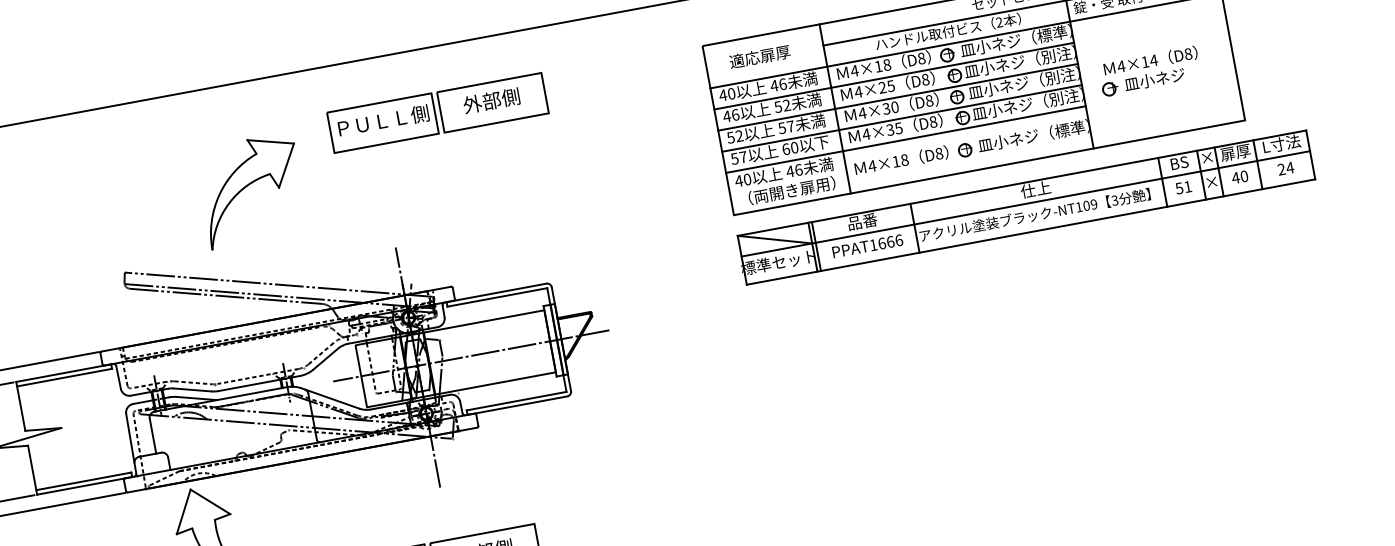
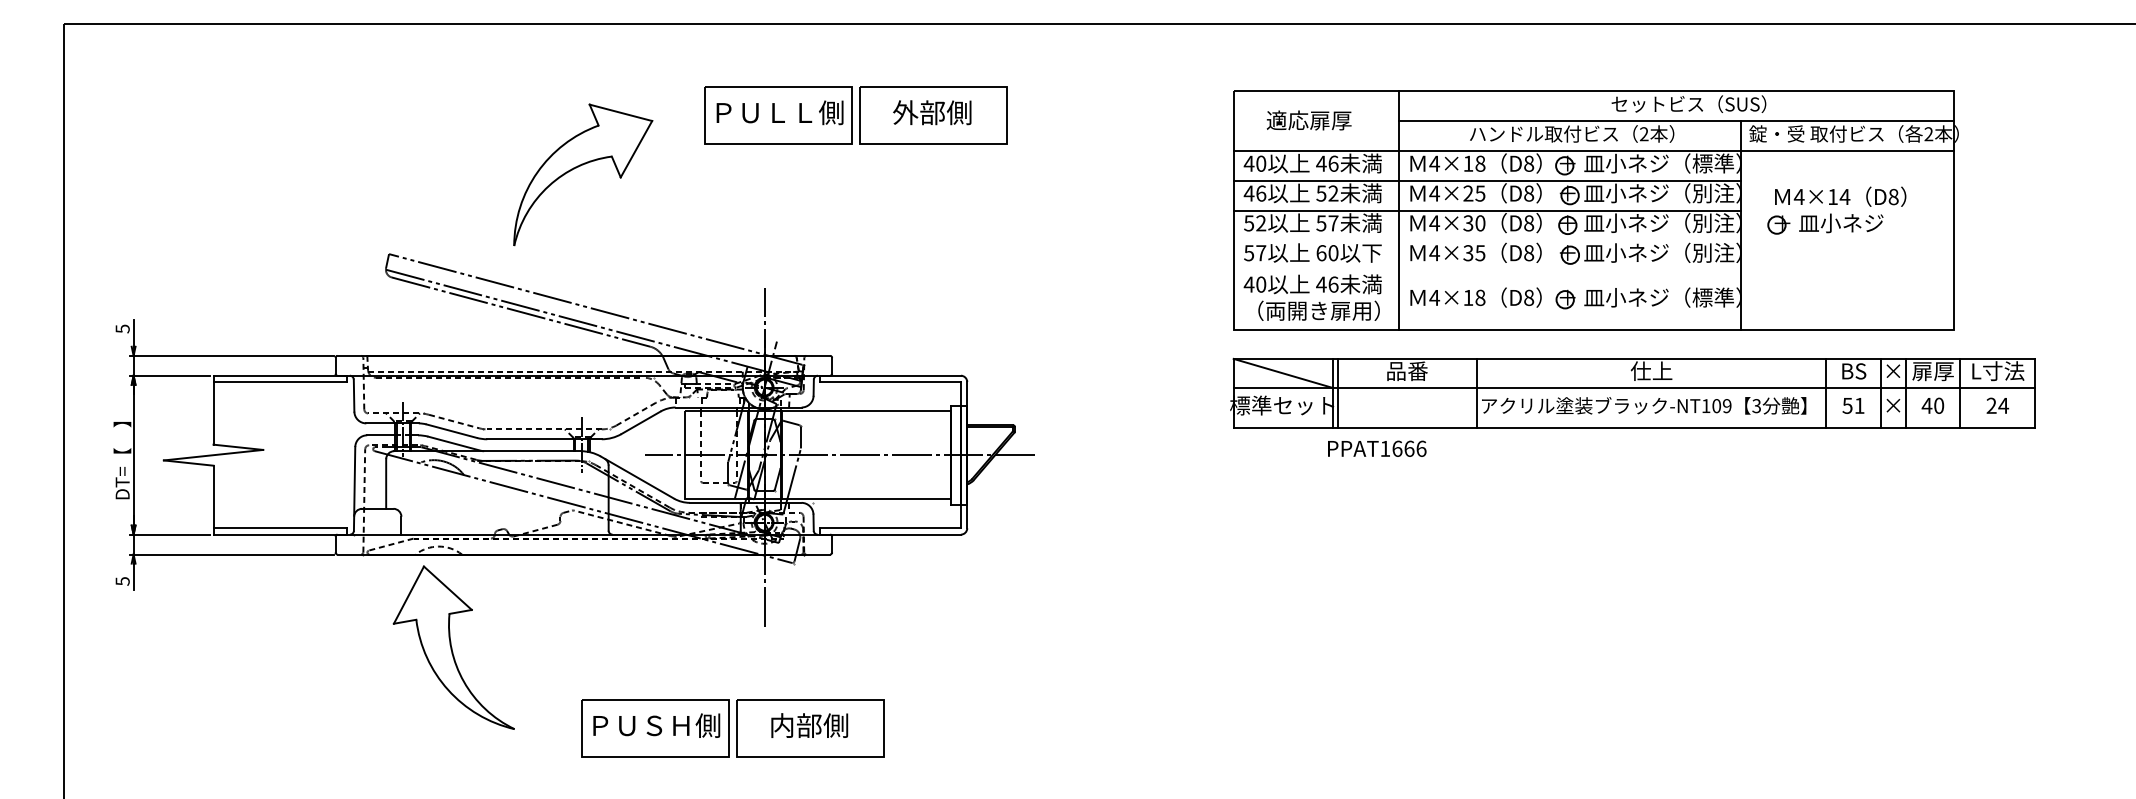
part: (1149, 71) -> (1836, 210), moved
line: (901, 118) -> (1486, 240), removed
line: (905, 139) -> (1486, 270), removed
text: (867, 245) -> (1377, 448), moved

